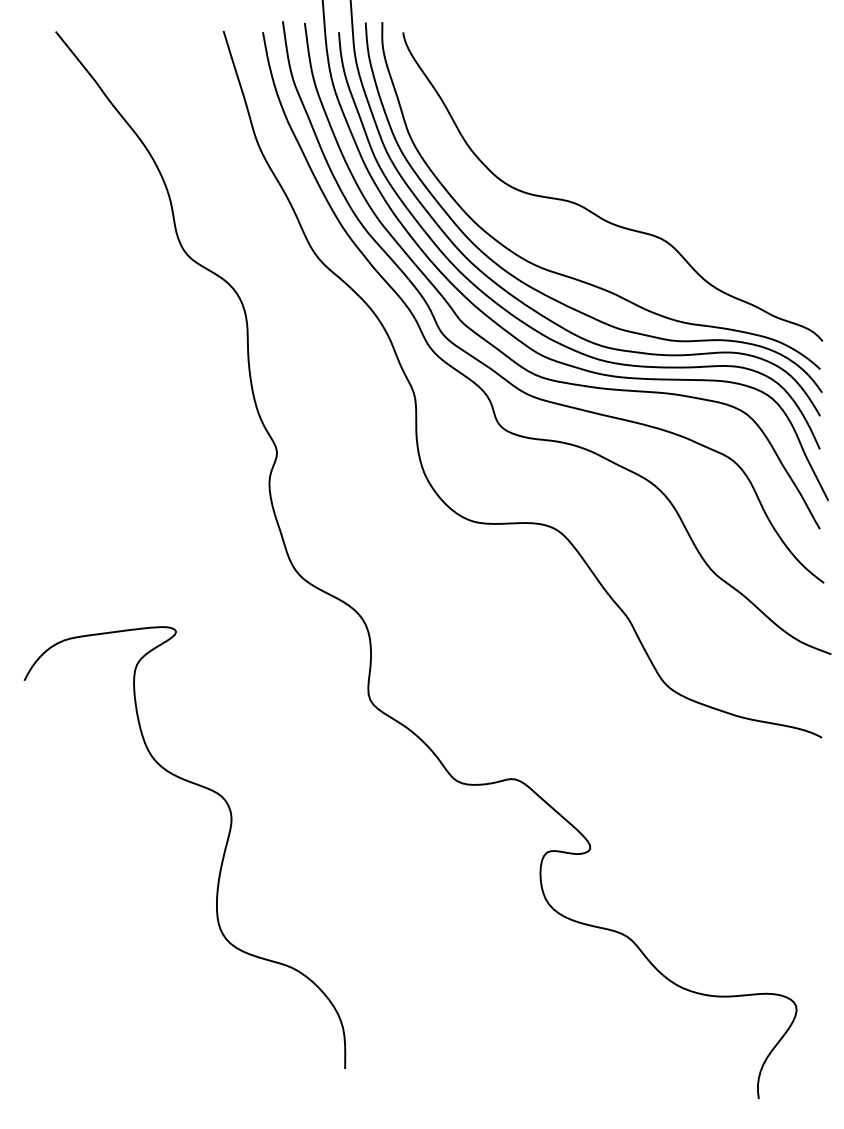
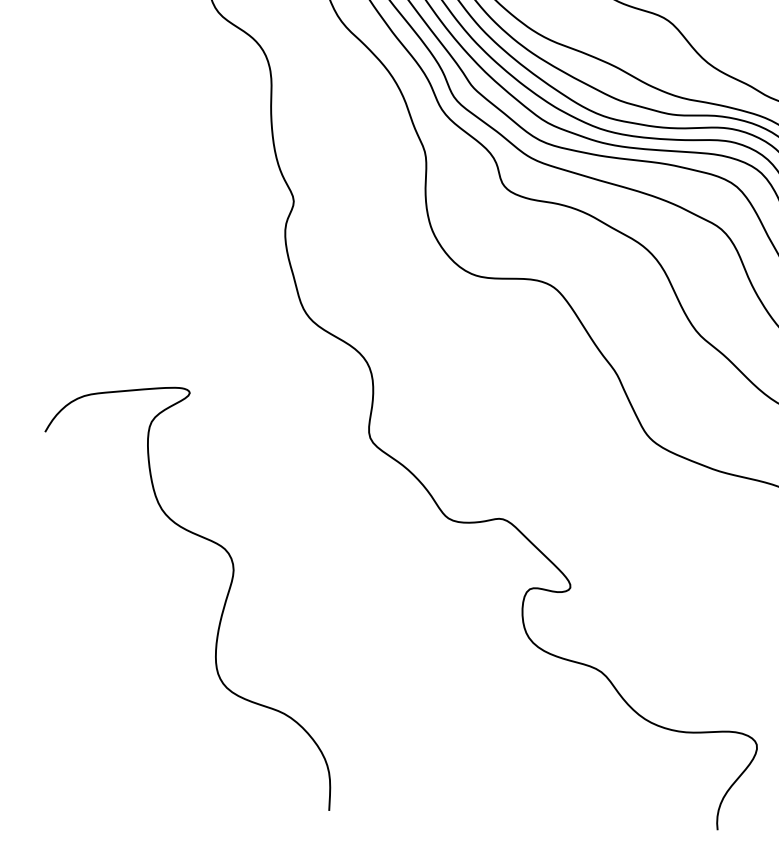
curve: (222, 856) -> (223, 605), moved

